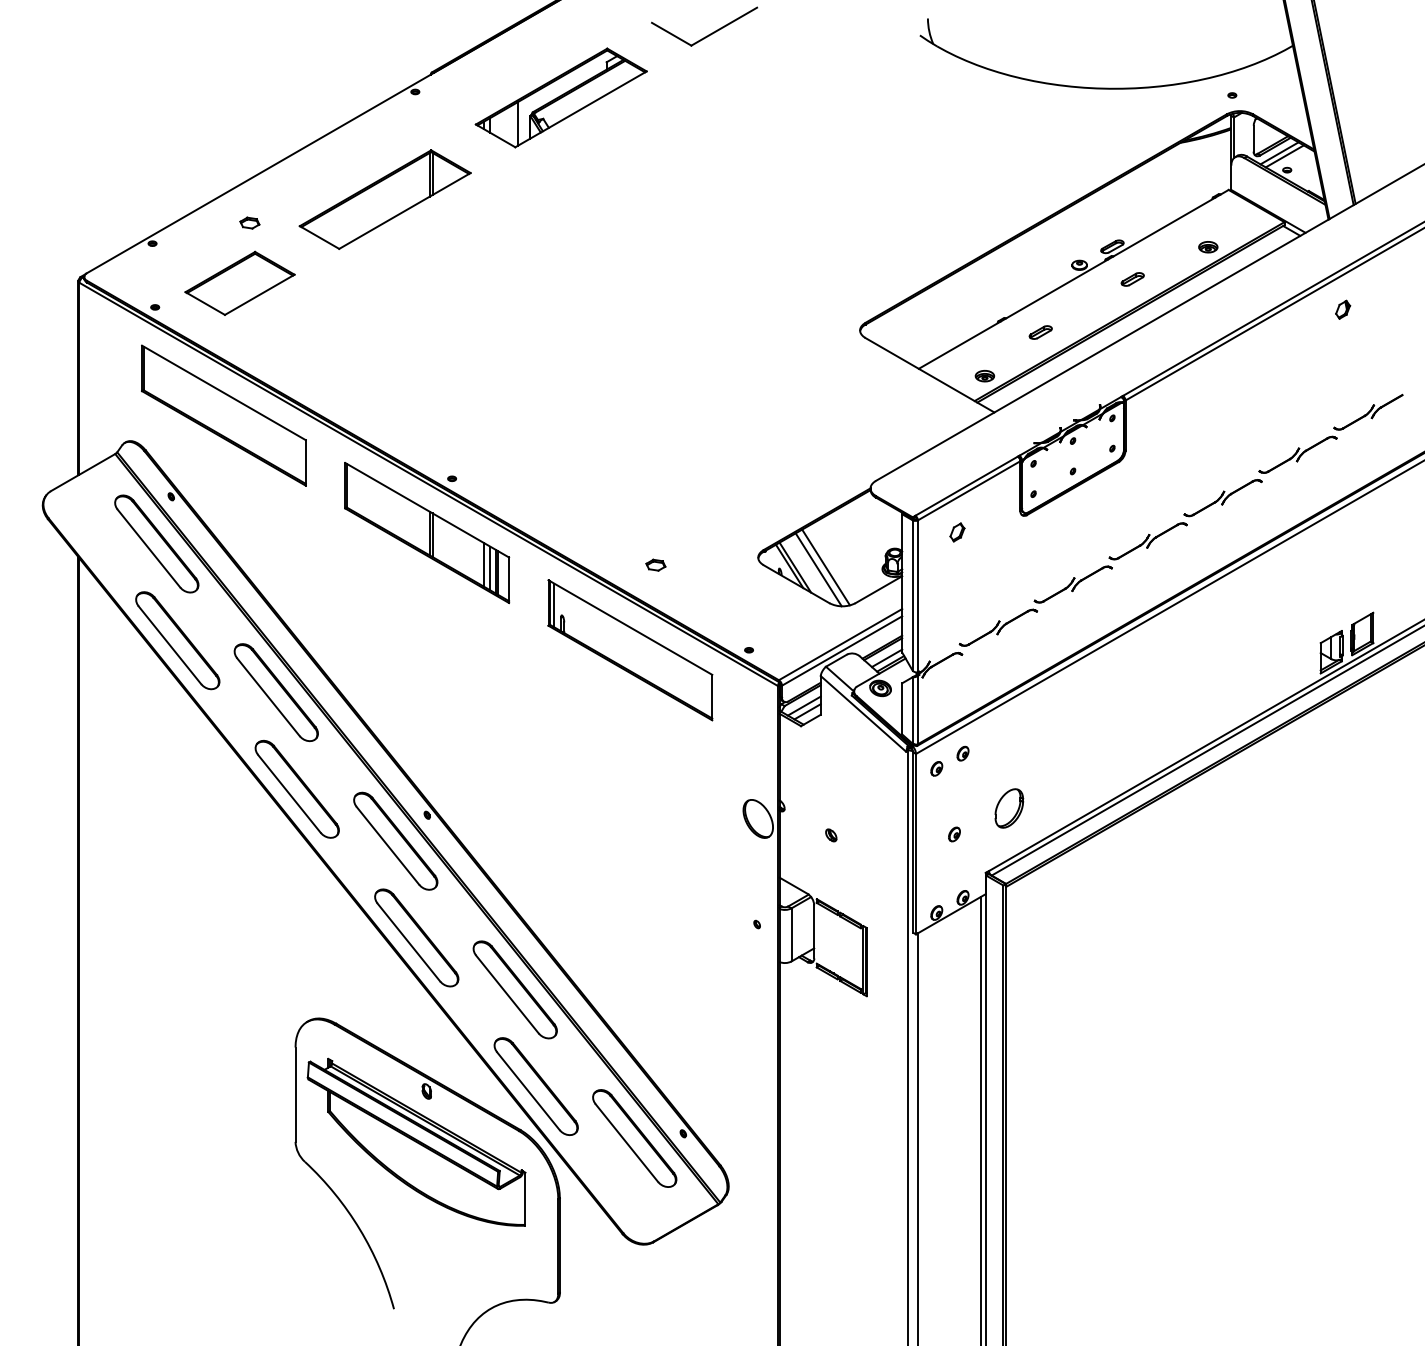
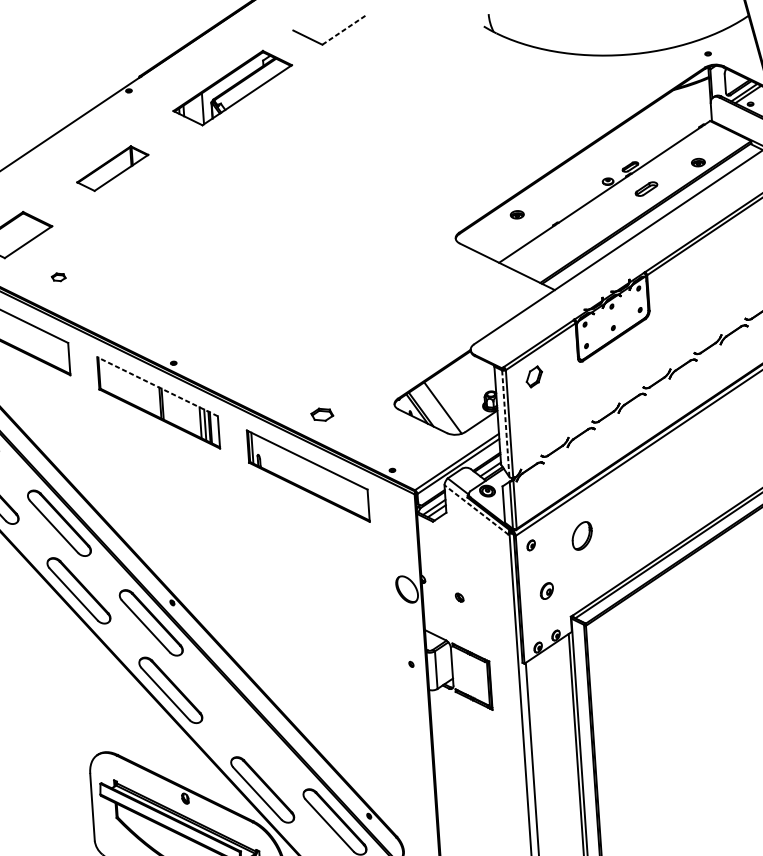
line: (724, 26) -> (344, 29), solid -> dashed
part: (384, 199) -> (112, 168), size x0.6
part: (249, 222) -> (58, 276), moved
part: (1132, 279) -> (646, 189), size x1.4
part: (1040, 332) -> (583, 231), removed
part: (984, 375) -> (516, 214), moved
line: (427, 510) -> (157, 386), solid -> dashed
part: (957, 532) -> (534, 376), size x1.6
part: (655, 564) -> (321, 414), size x1.6
line: (818, 569) -> (437, 409), removed
line: (912, 596) -> (505, 424), solid -> dashed
line: (863, 713) -> (476, 509), solid -> dashed
part: (962, 753) -> (548, 533), removed
part: (1009, 808) -> (582, 535), moved
part: (954, 834) -> (546, 591), size x1.6
part: (514, 989) -> (242, 722), removed

